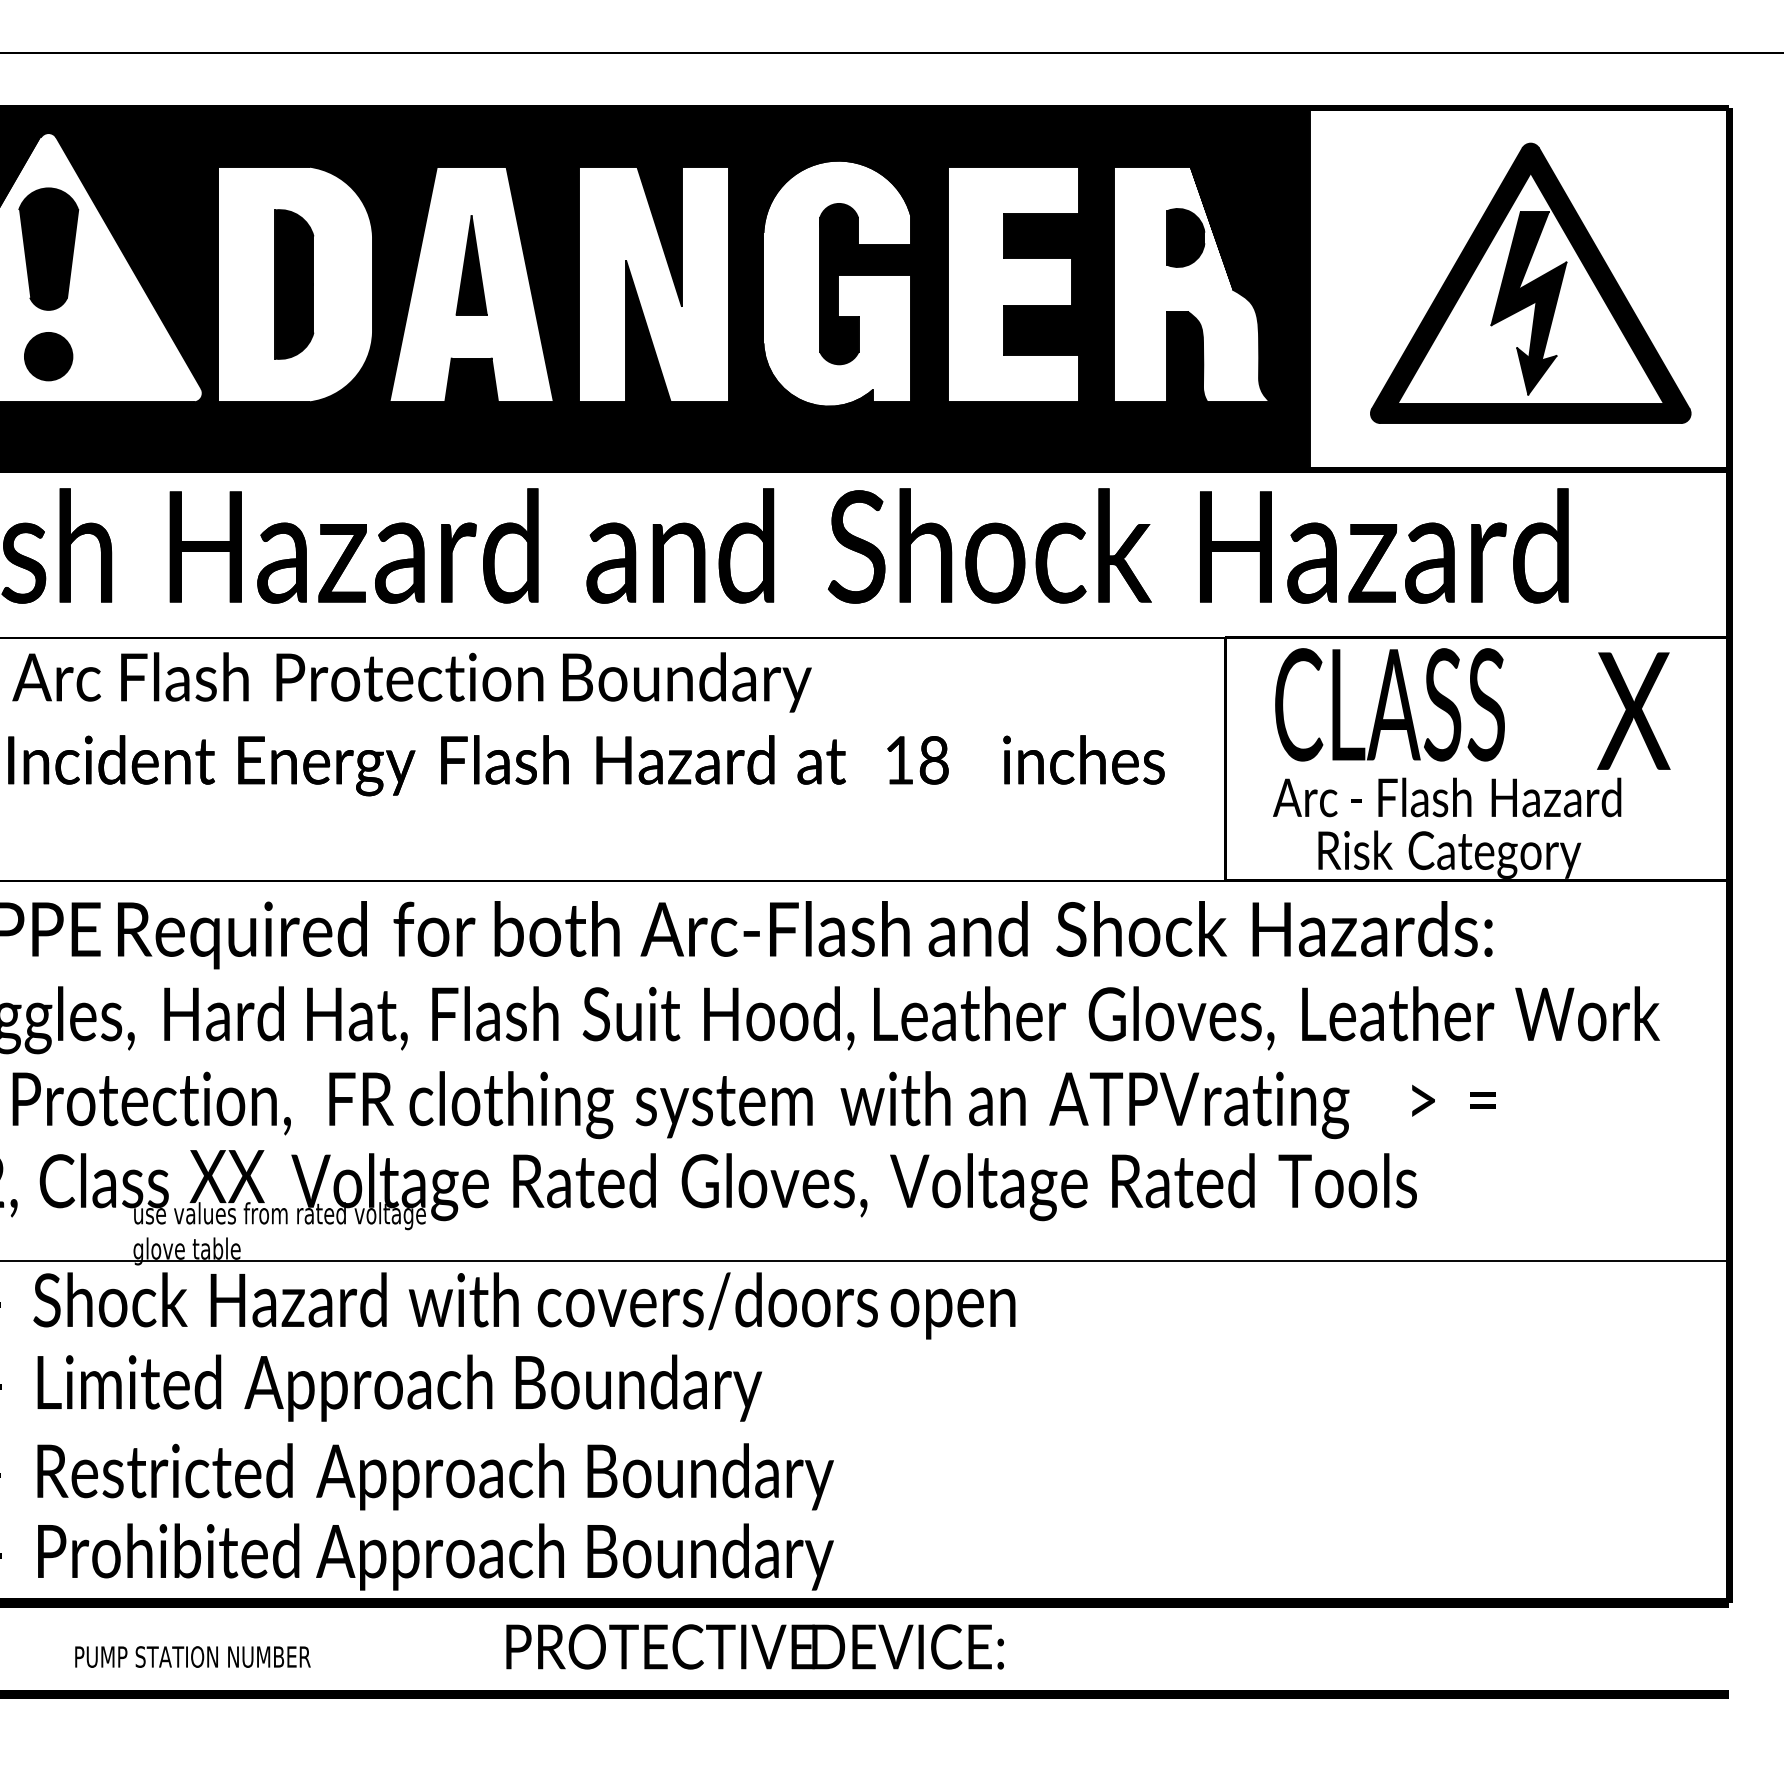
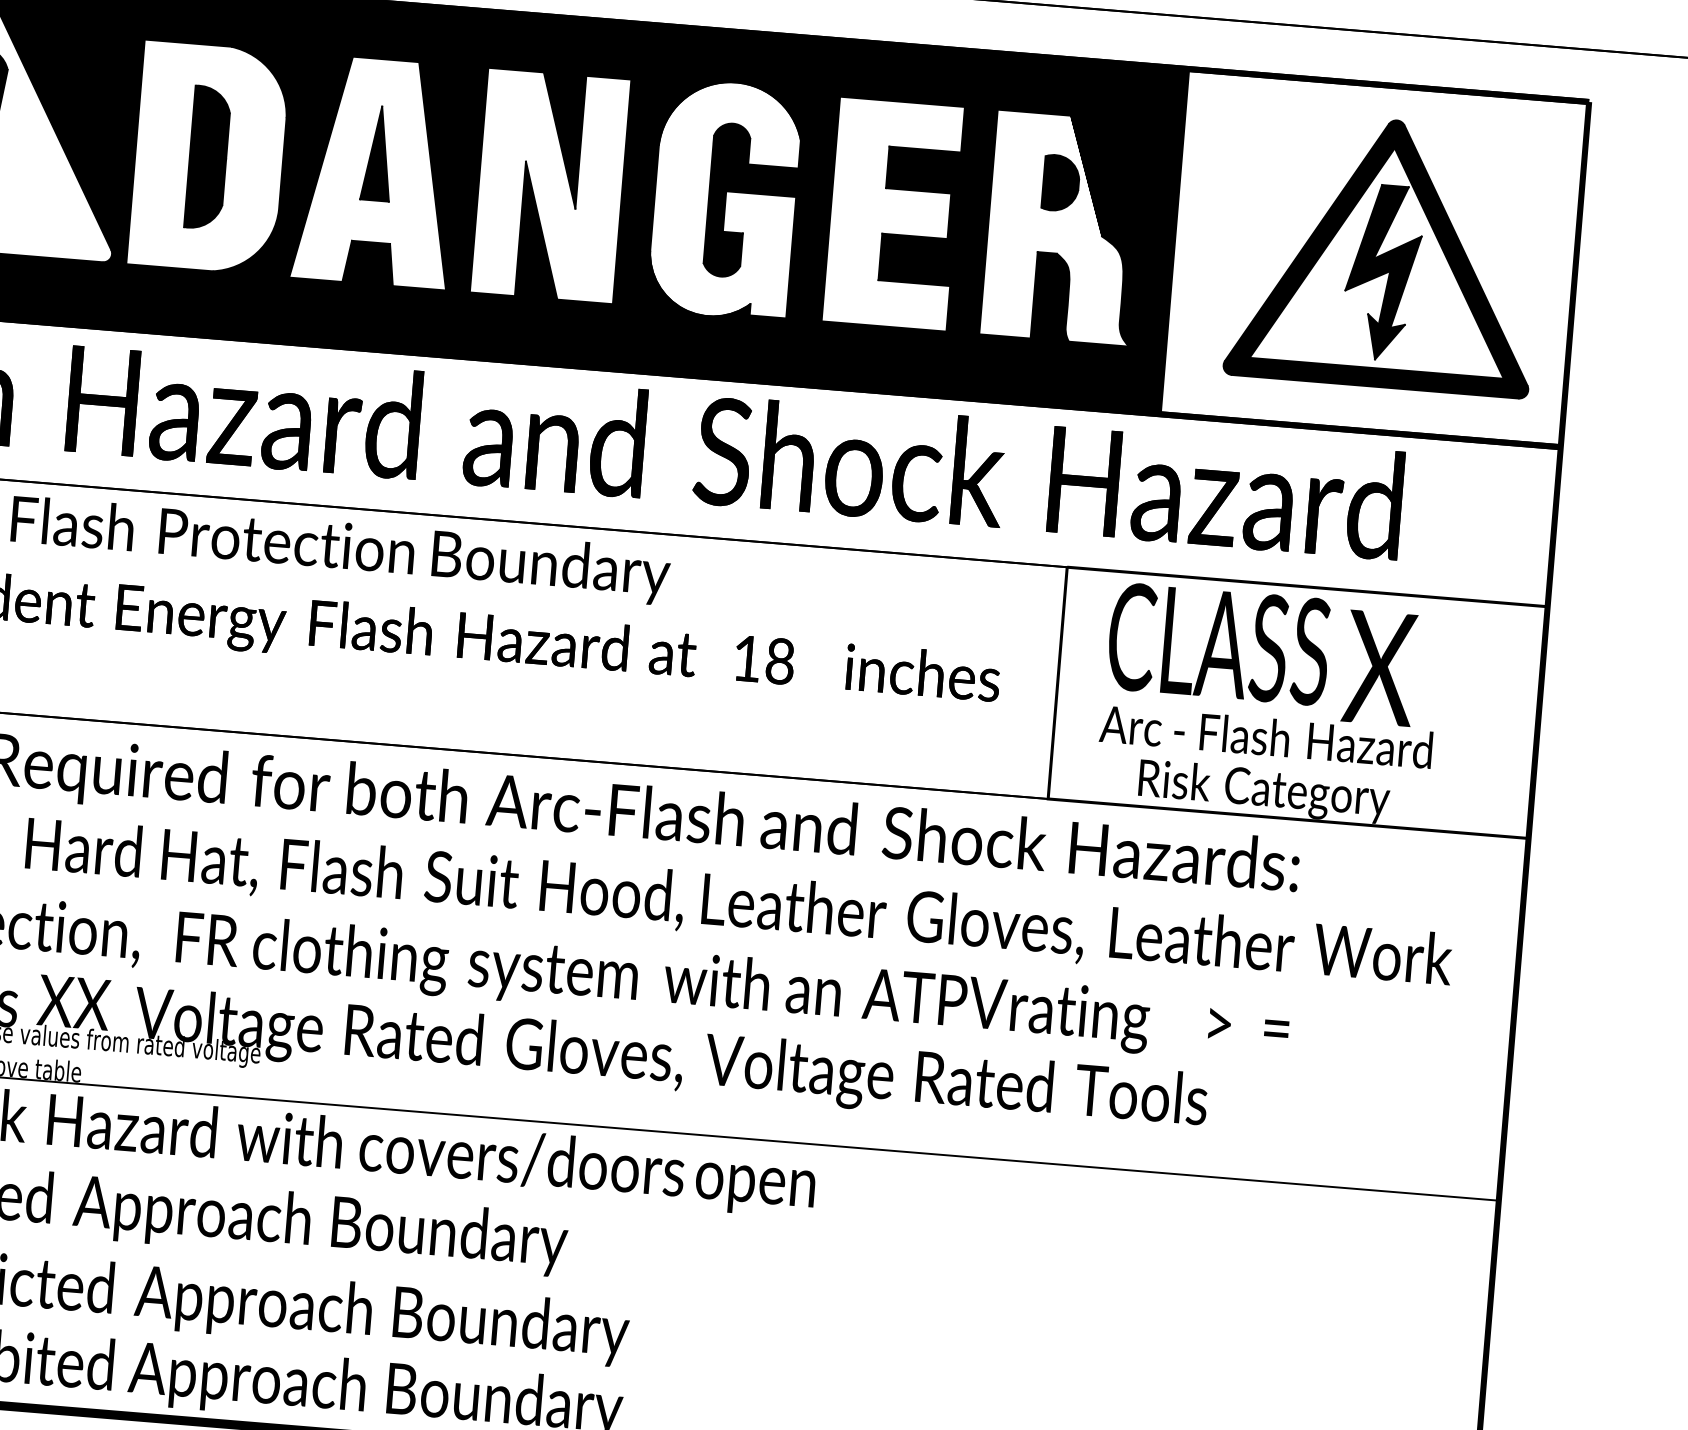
text: (1633, 710) -> (1379, 667), moved

